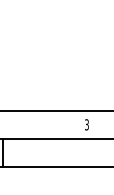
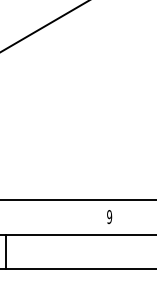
text: (86, 124) -> (109, 216), 3 -> 9

